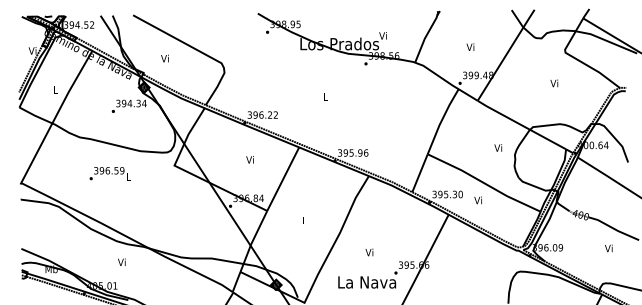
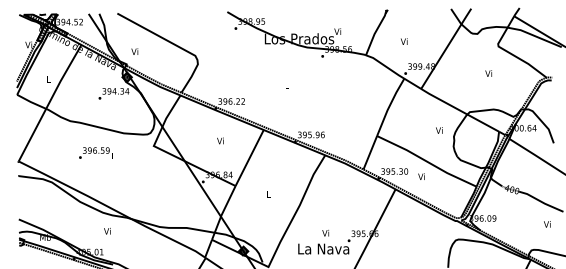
text: (470, 46) -> (404, 41), moved
text: (164, 58) -> (134, 51), moved
text: (608, 248) -> (547, 224), moved
text: (369, 252) -> (325, 233), moved

